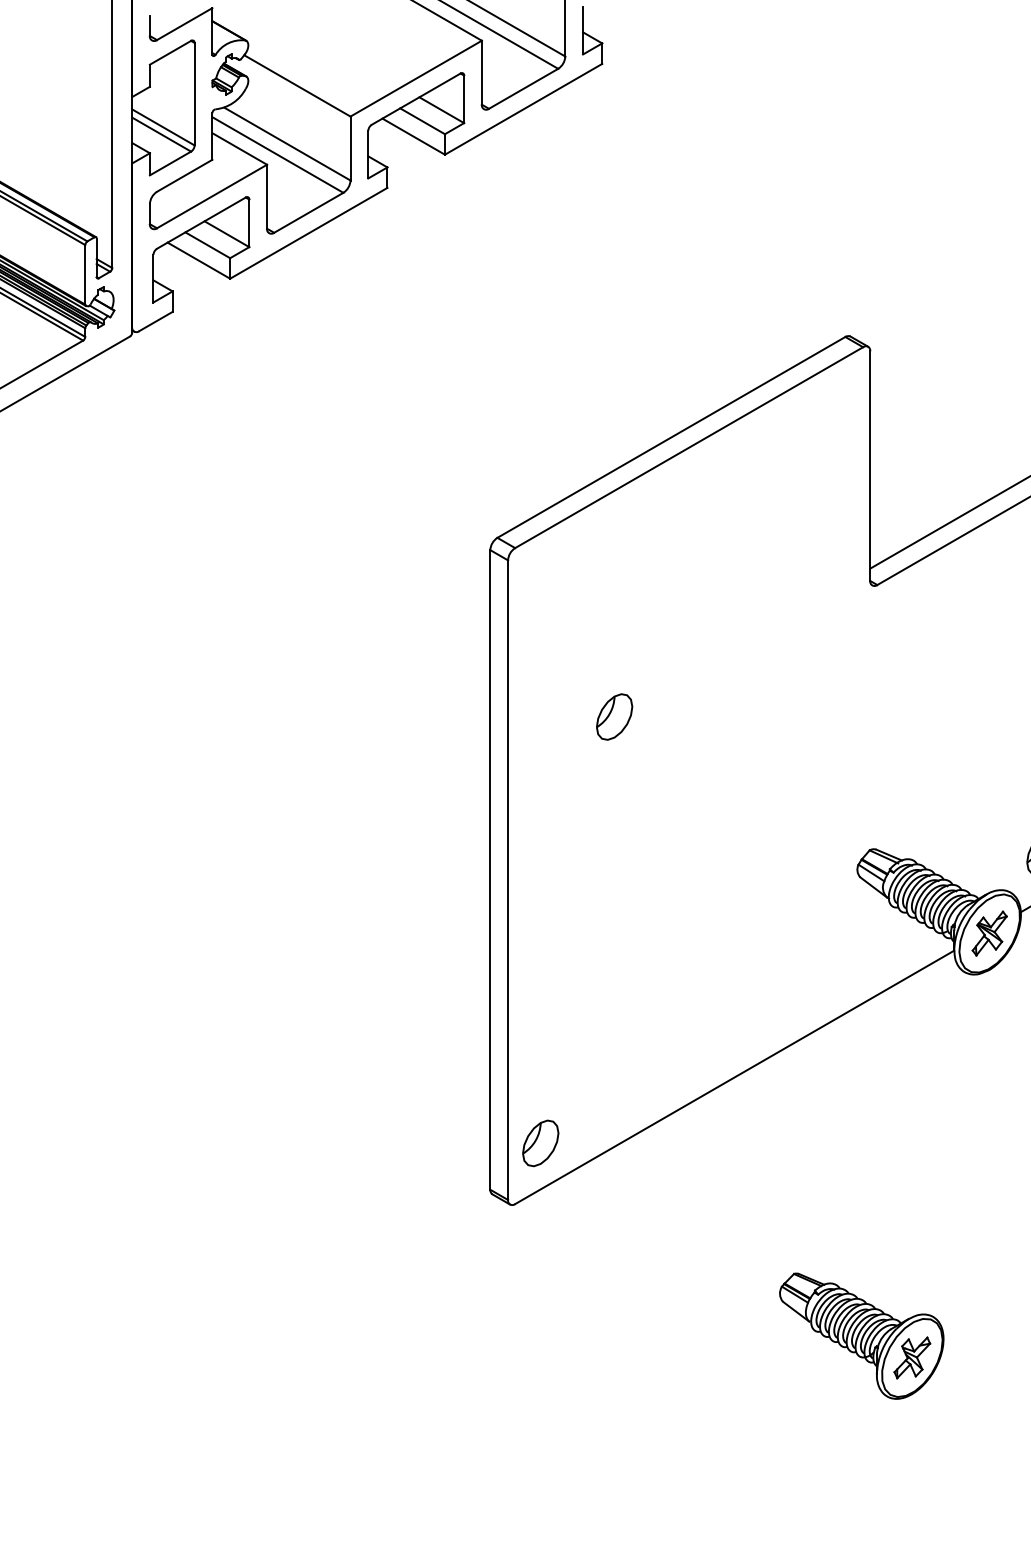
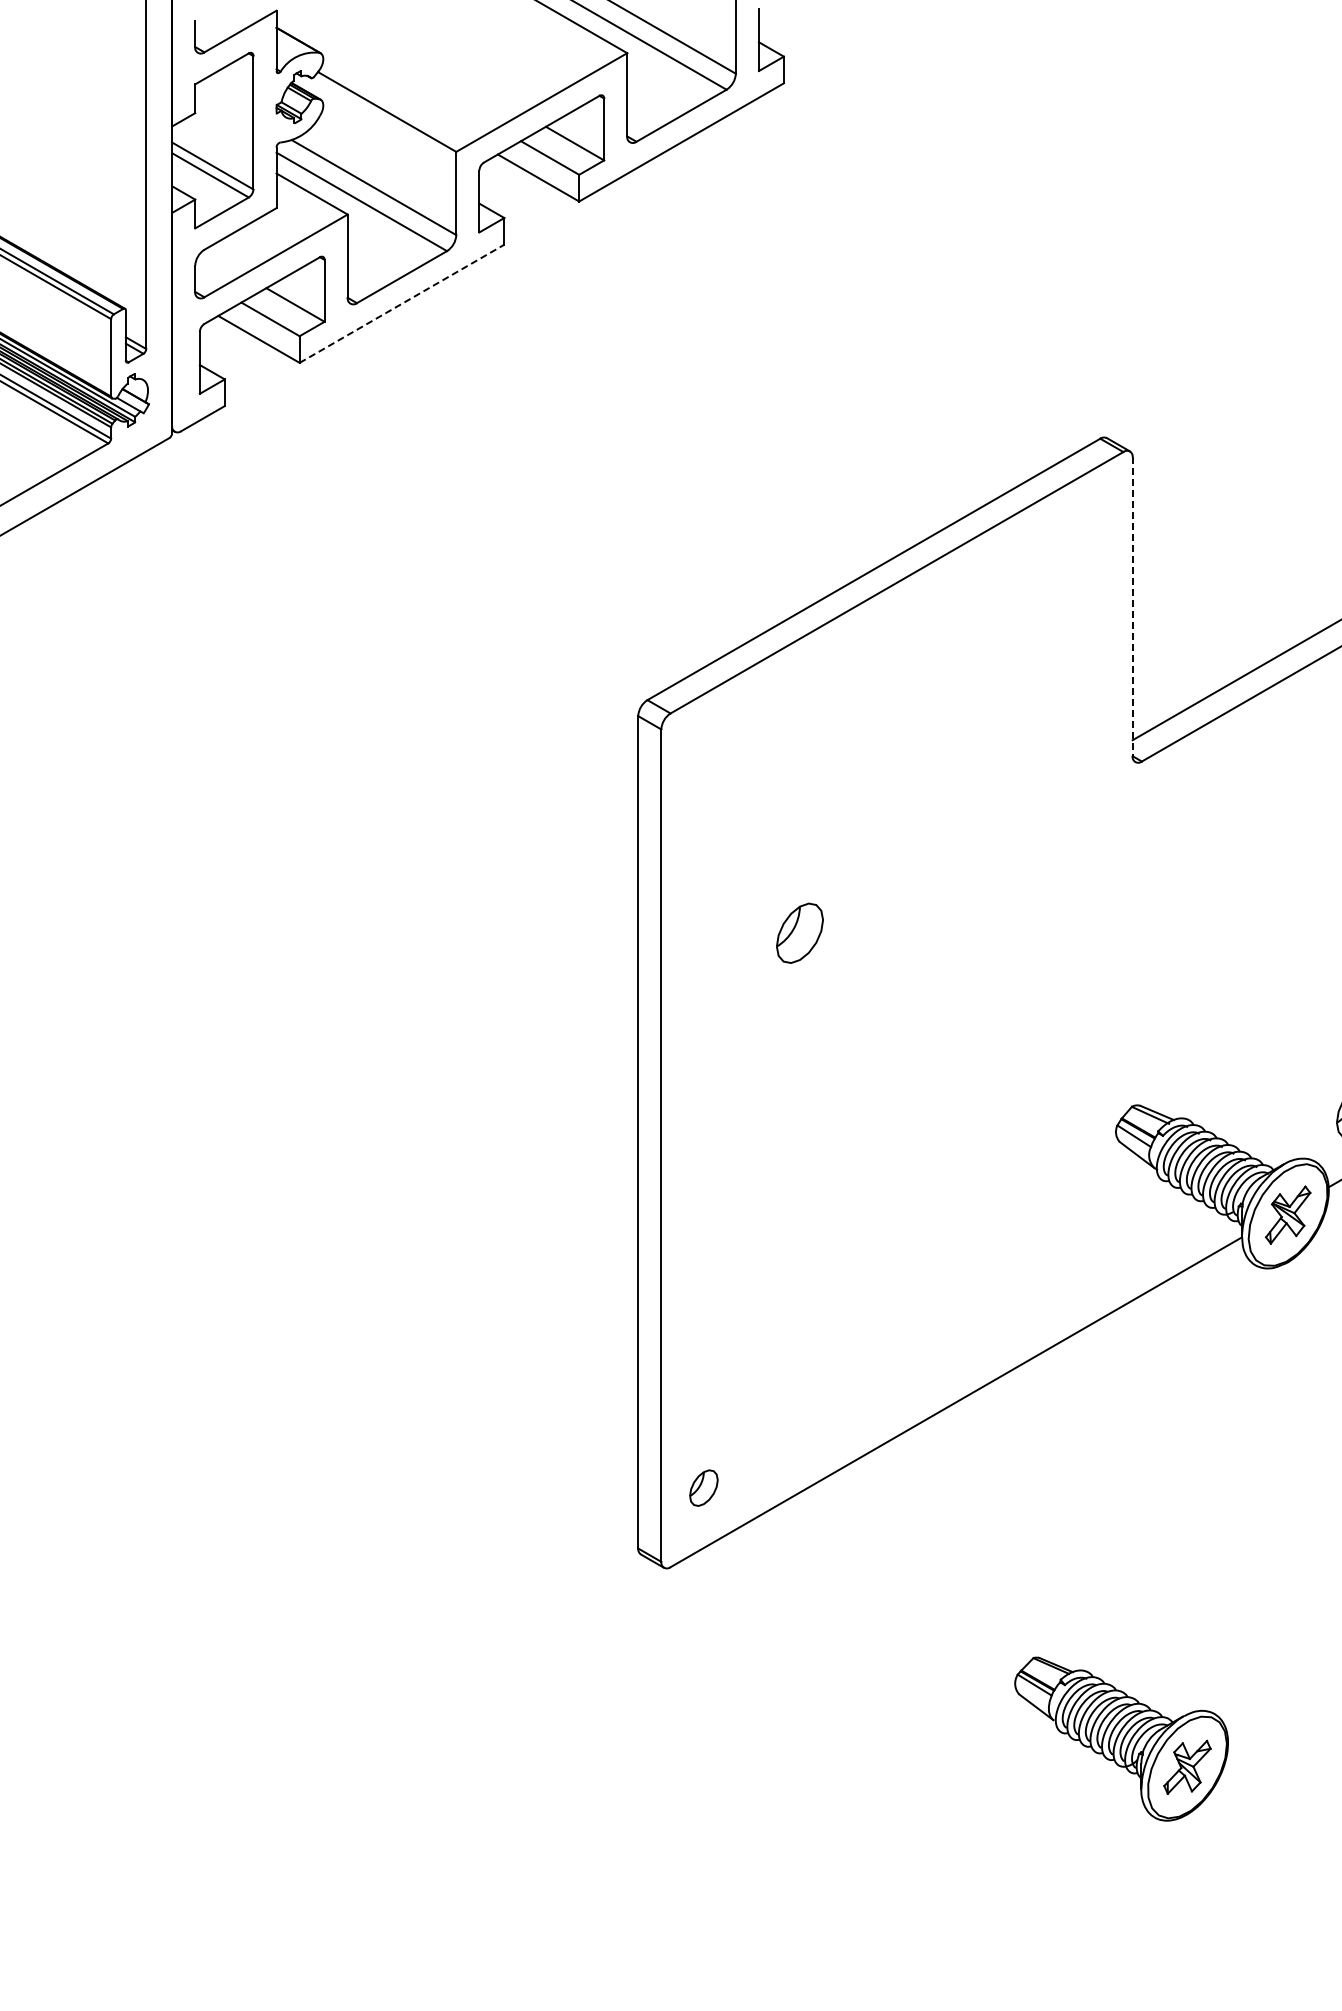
line: (309, 233) -> (402, 303), solid -> dashed
line: (870, 466) -> (1132, 607), solid -> dashed
part: (540, 1142) -> (703, 1487), size x0.6

